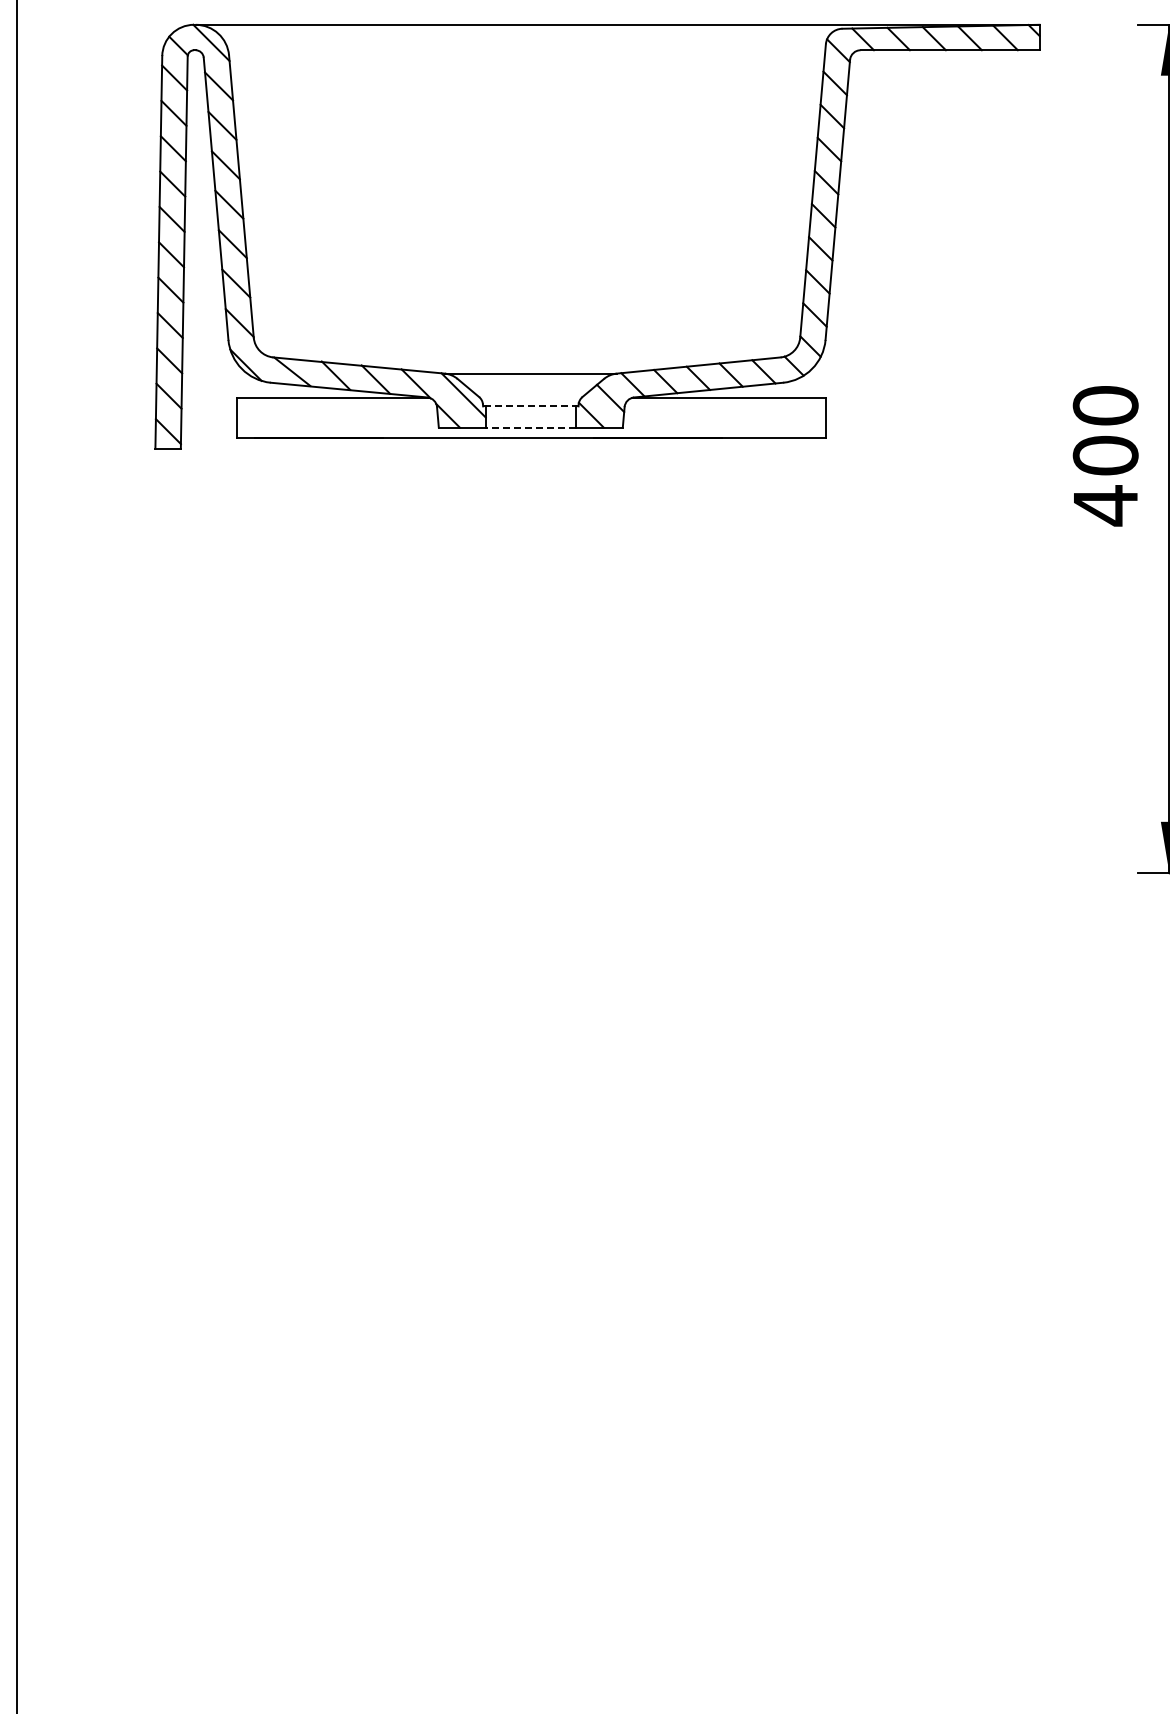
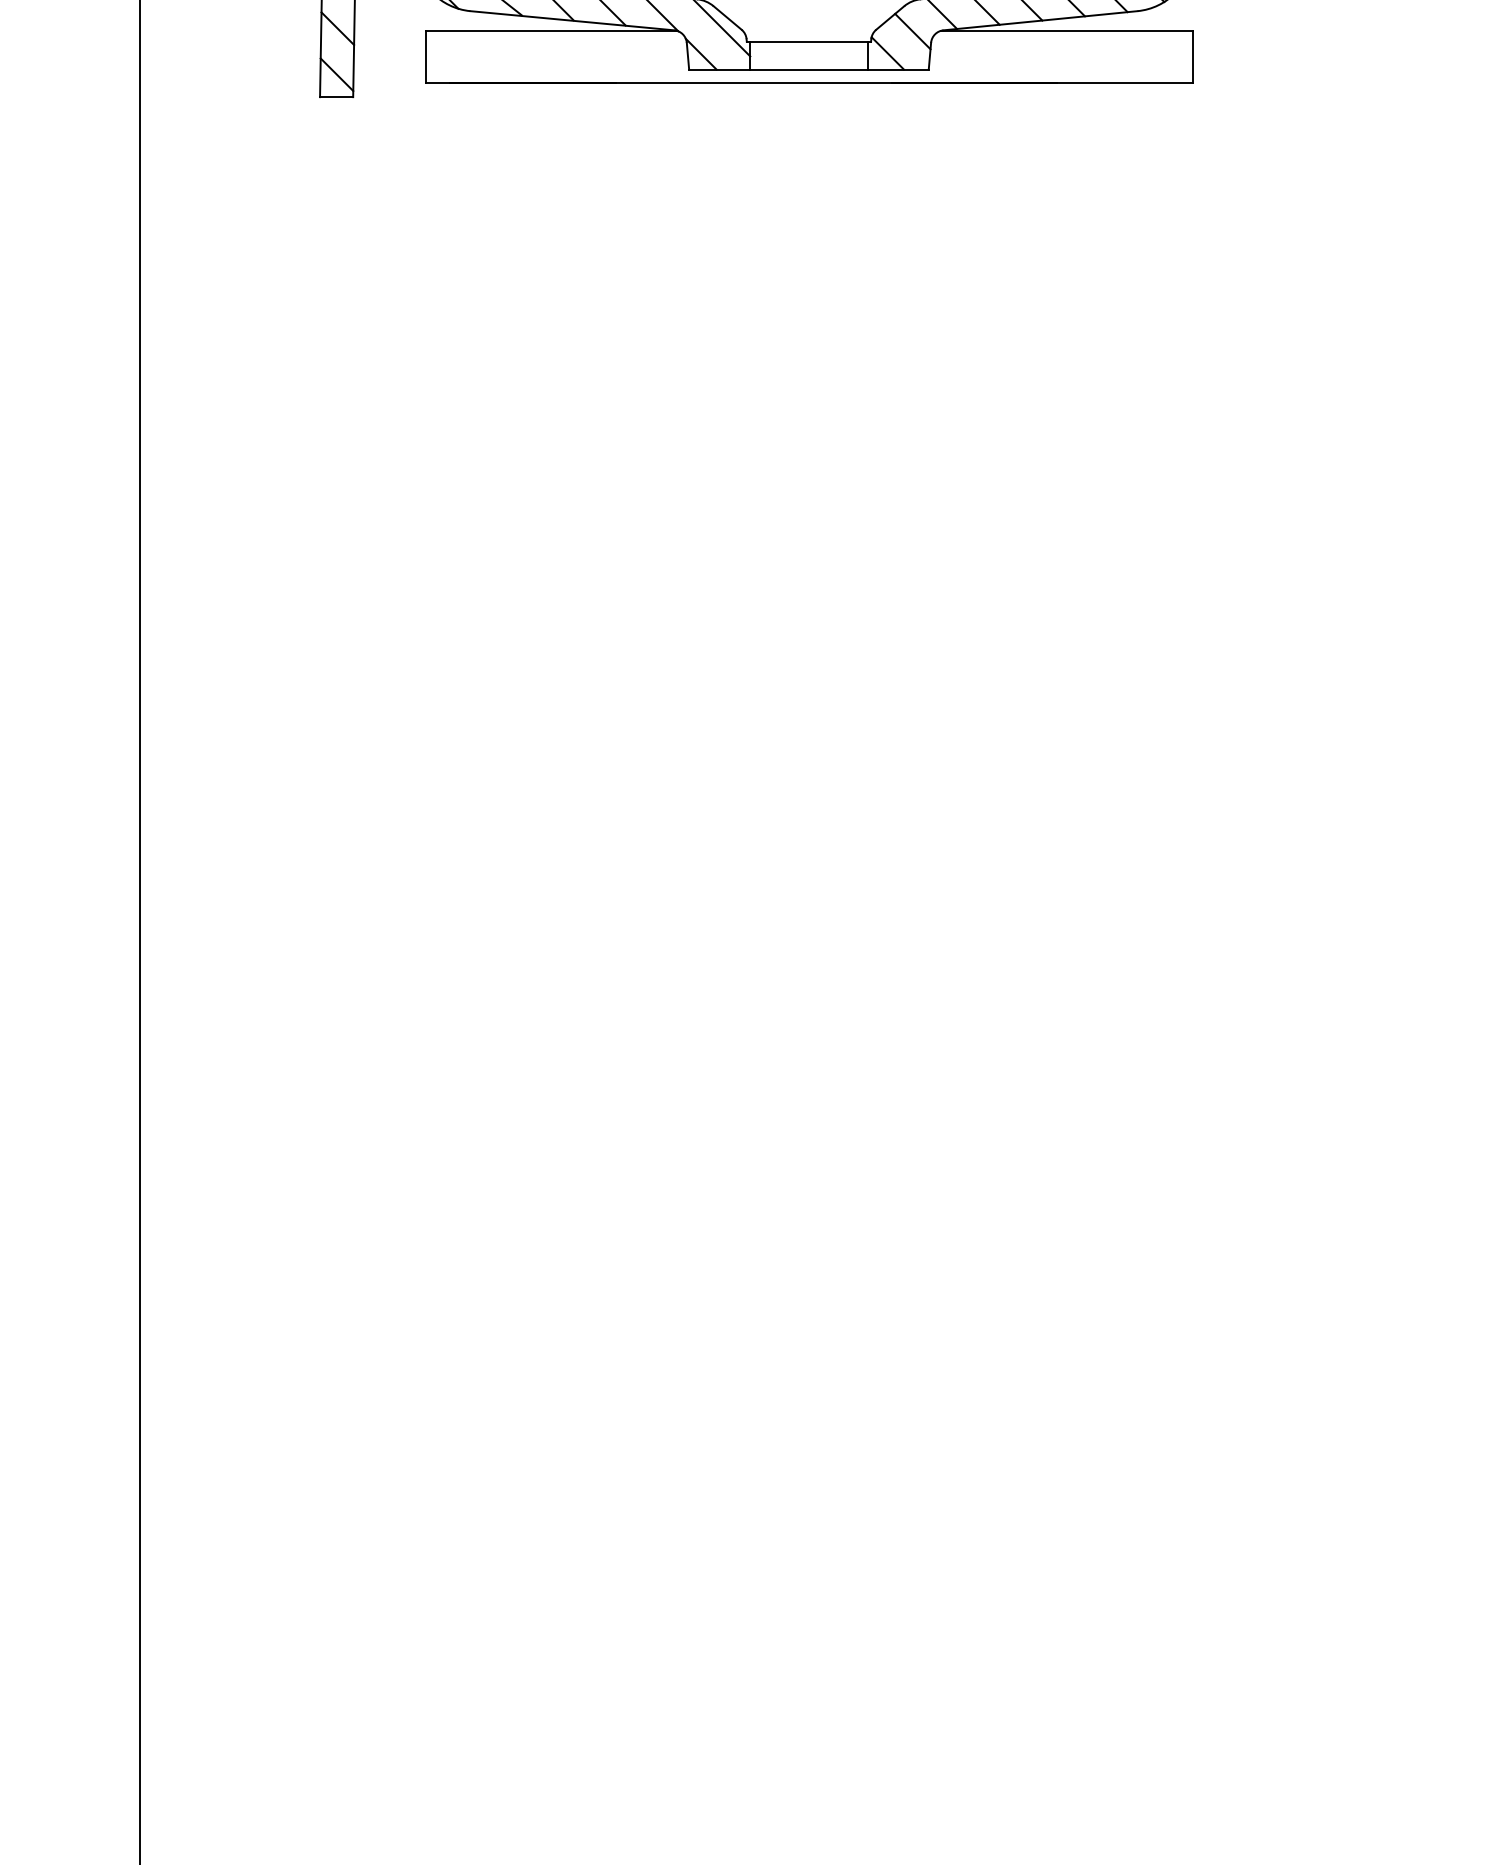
line: (530, 406) -> (808, 42), dashed -> solid
line: (530, 427) -> (808, 69), dashed -> solid

